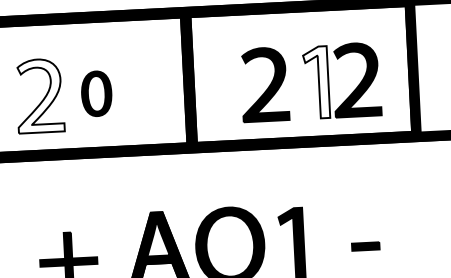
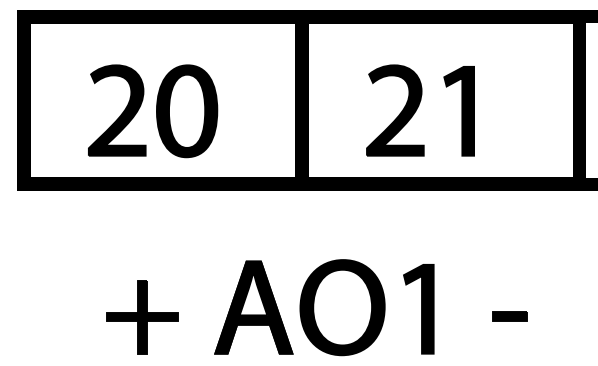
part: (357, 79) -> (509, 110), removed
fill: (316, 81) -> (459, 110), added
part: (96, 93) -> (187, 111), size x1.67
fill: (39, 96) -> (116, 110), added

